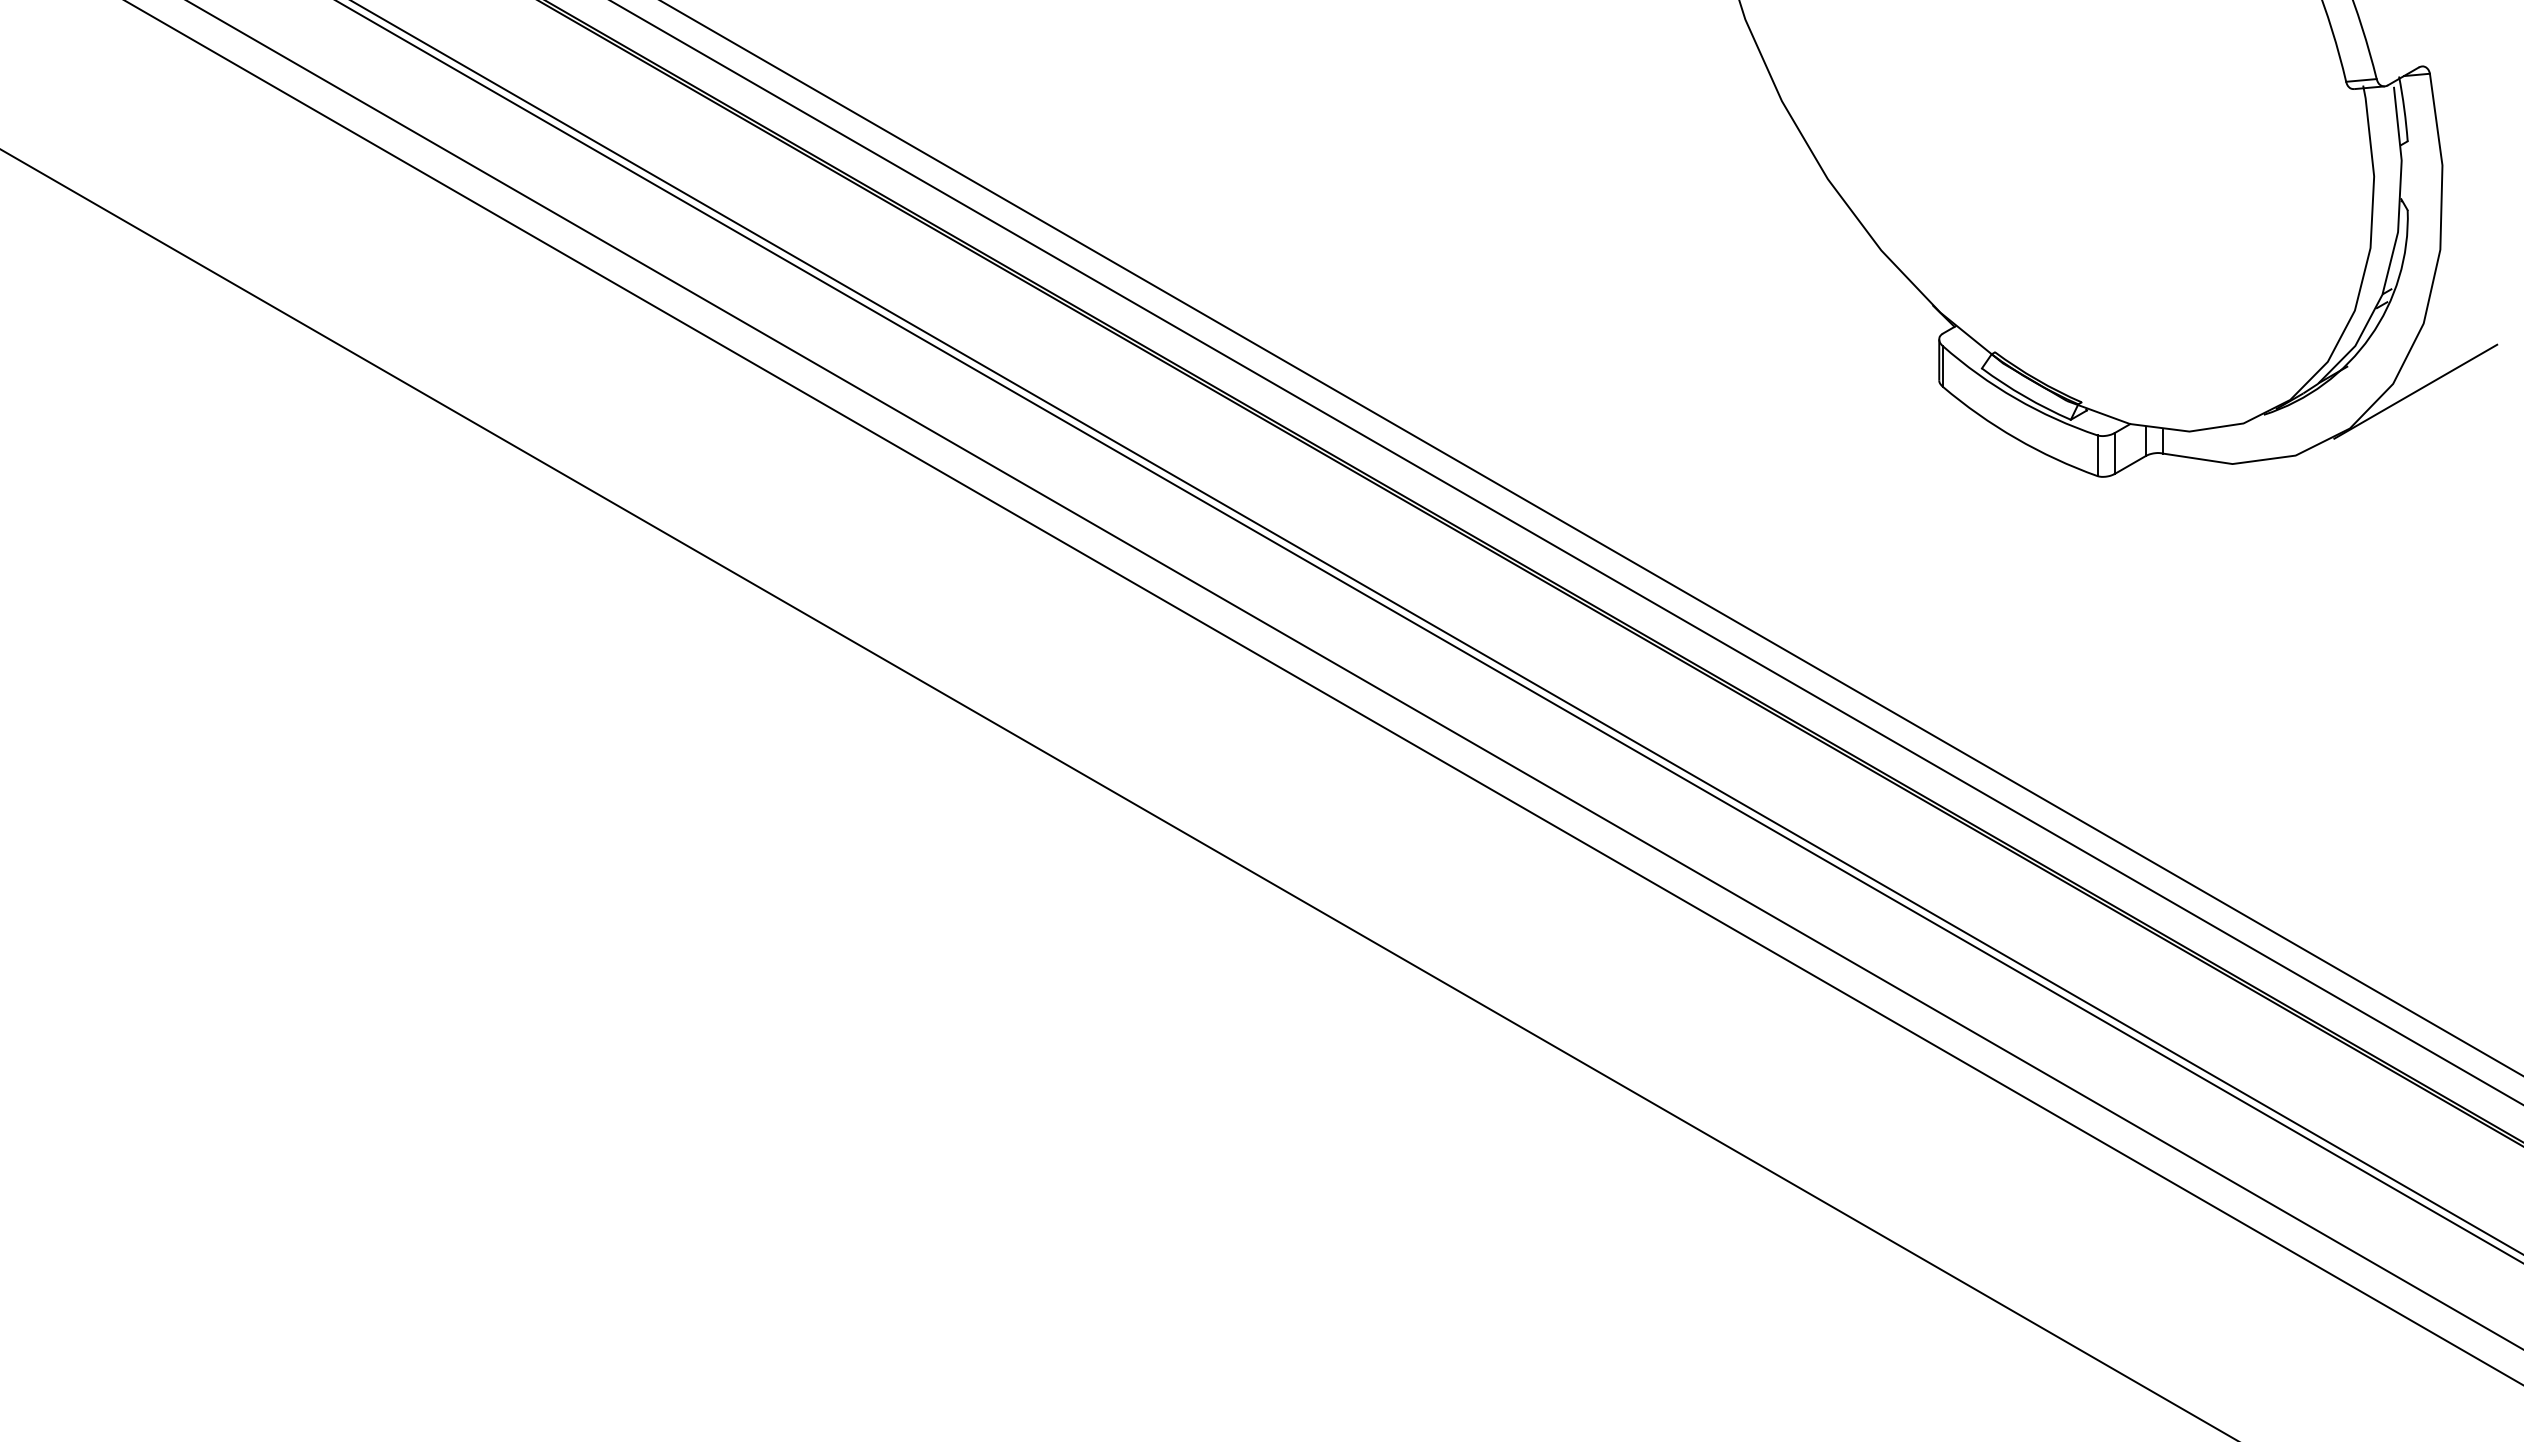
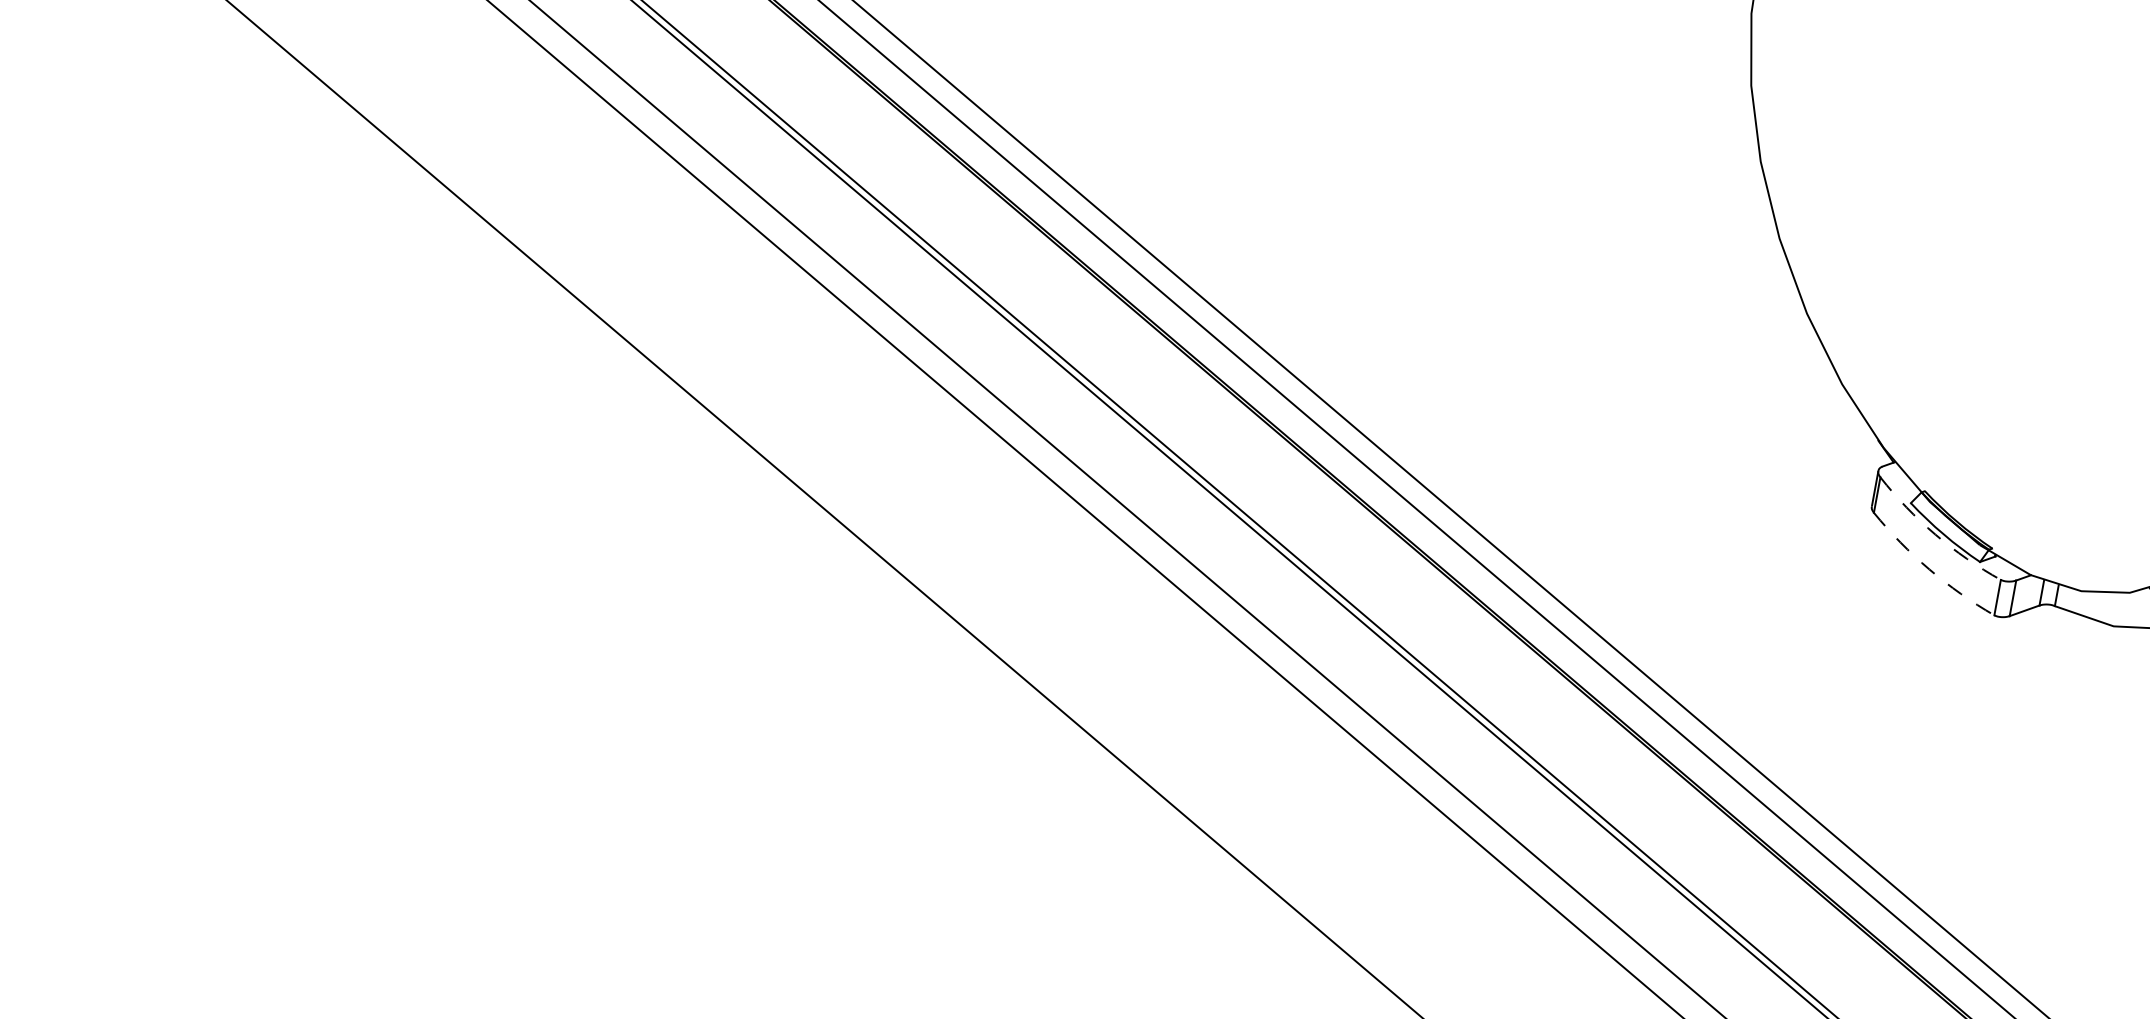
arc: (2015, 398) -> (1935, 534), solid -> dashed
arc: (2016, 438) -> (1929, 569), solid -> dashed

